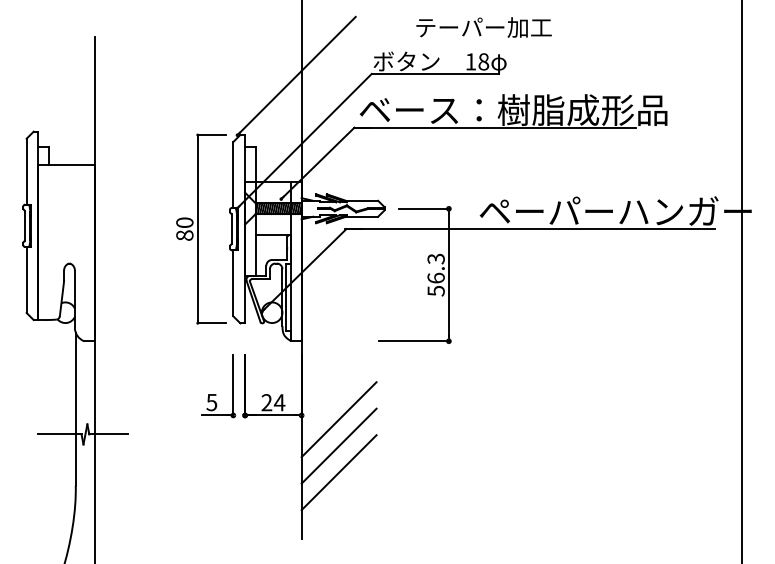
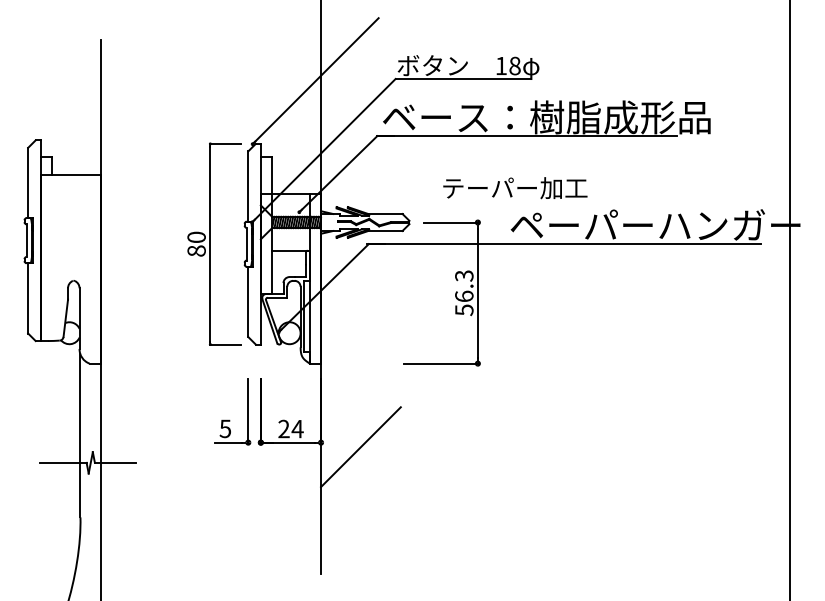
text: (483, 27) -> (514, 188), moved
line: (338, 445) -> (360, 474), removed
line: (338, 472) -> (360, 503), removed

